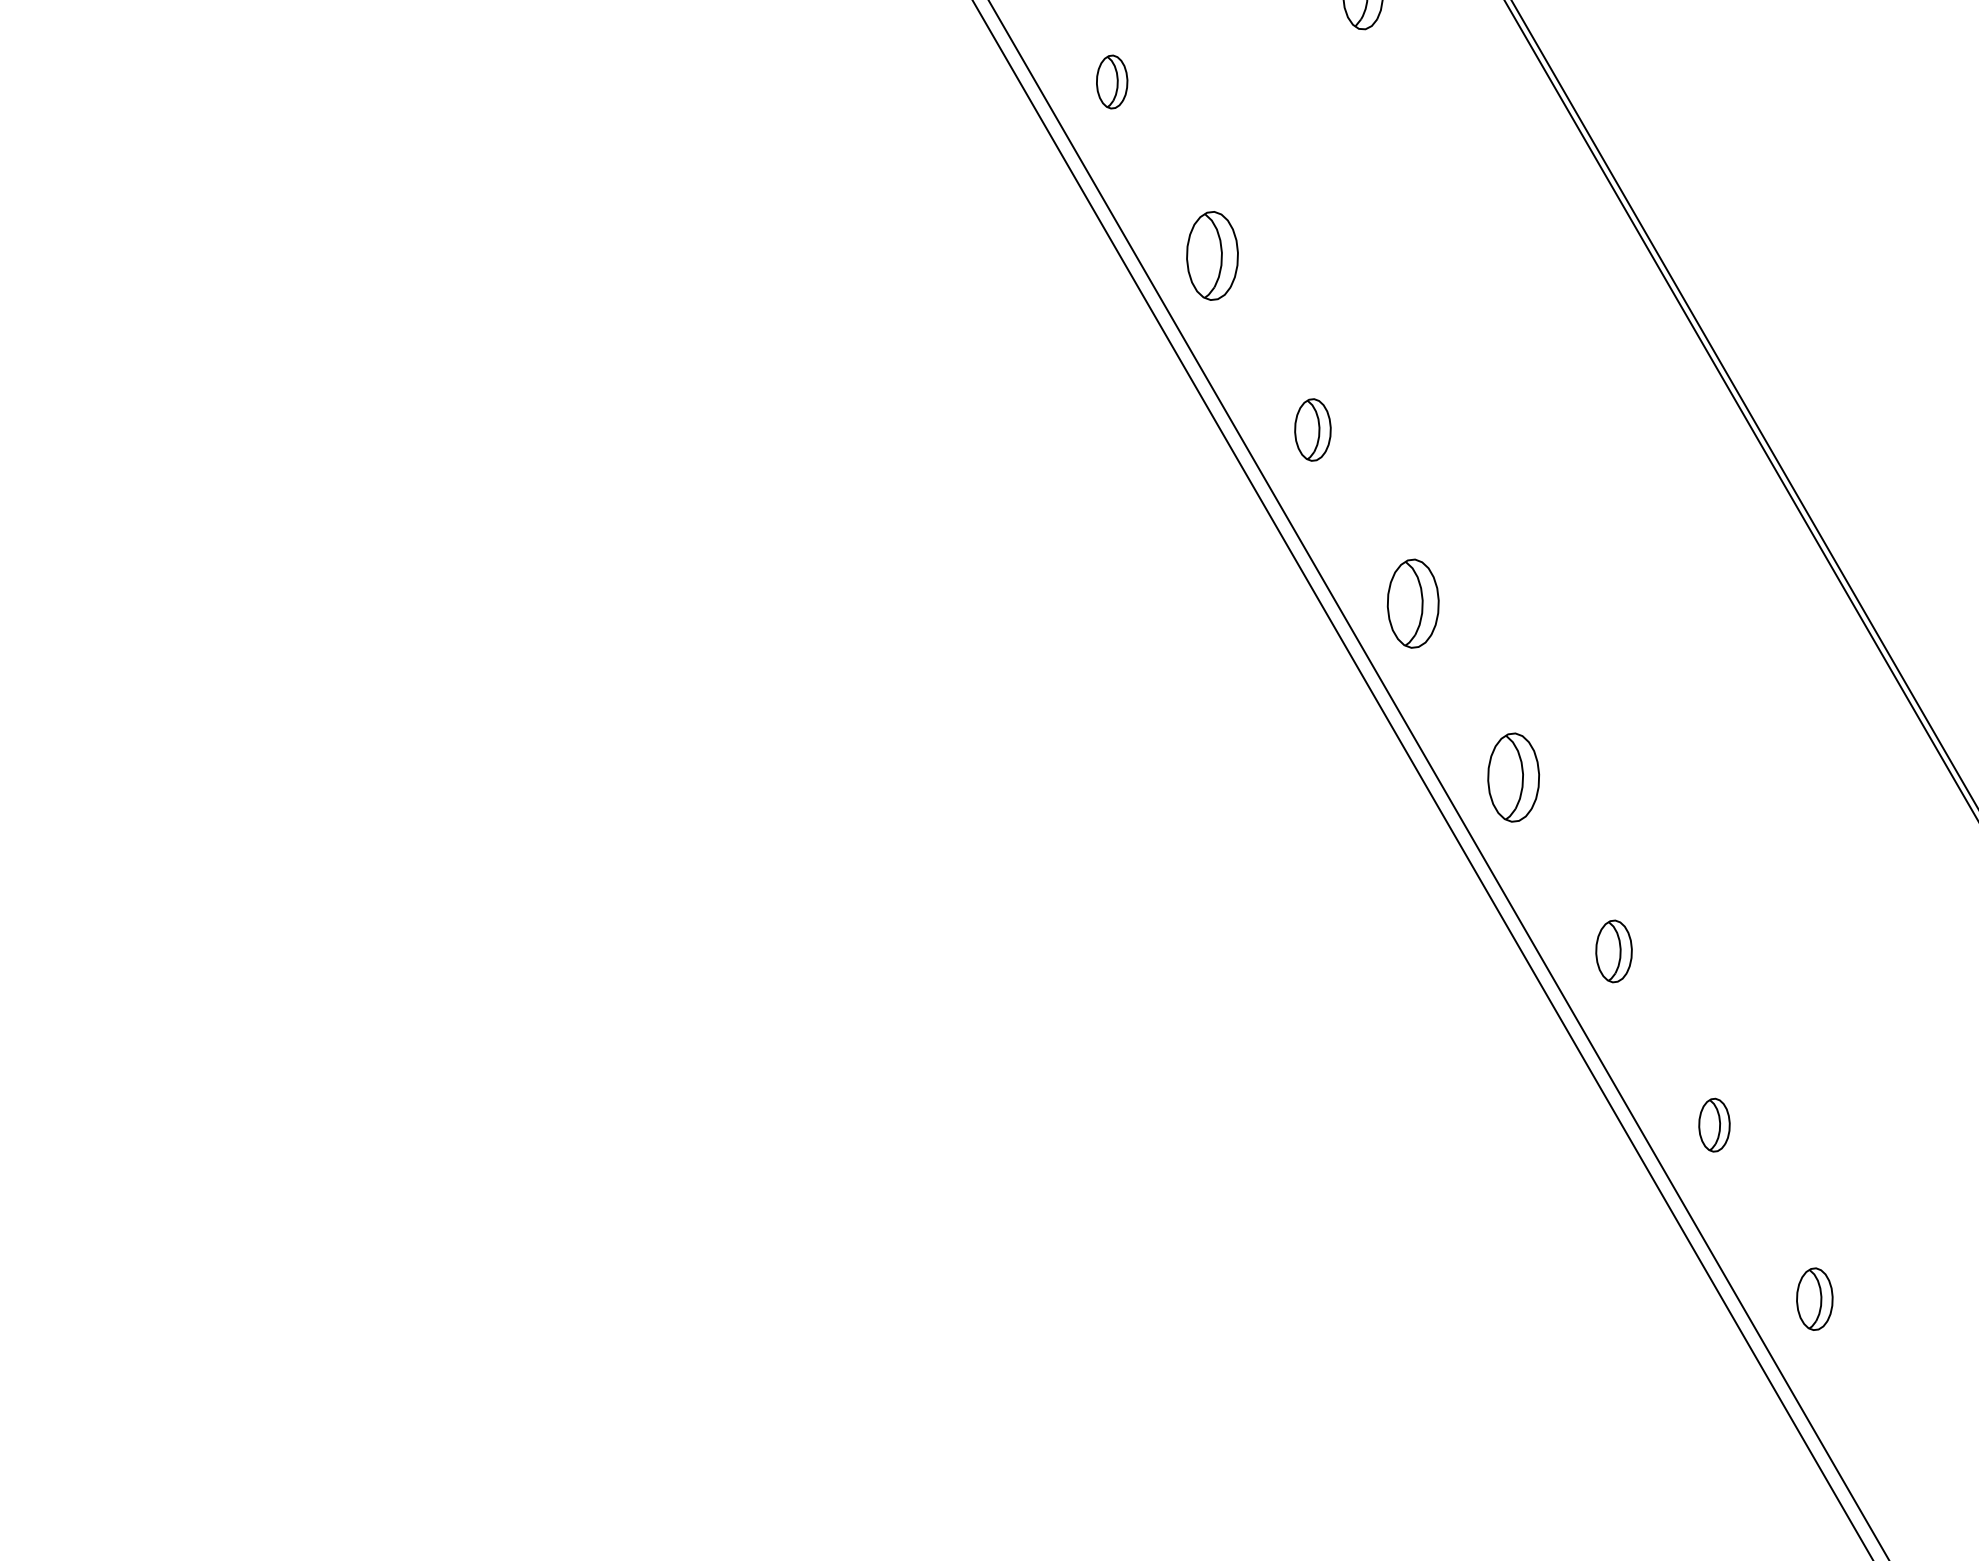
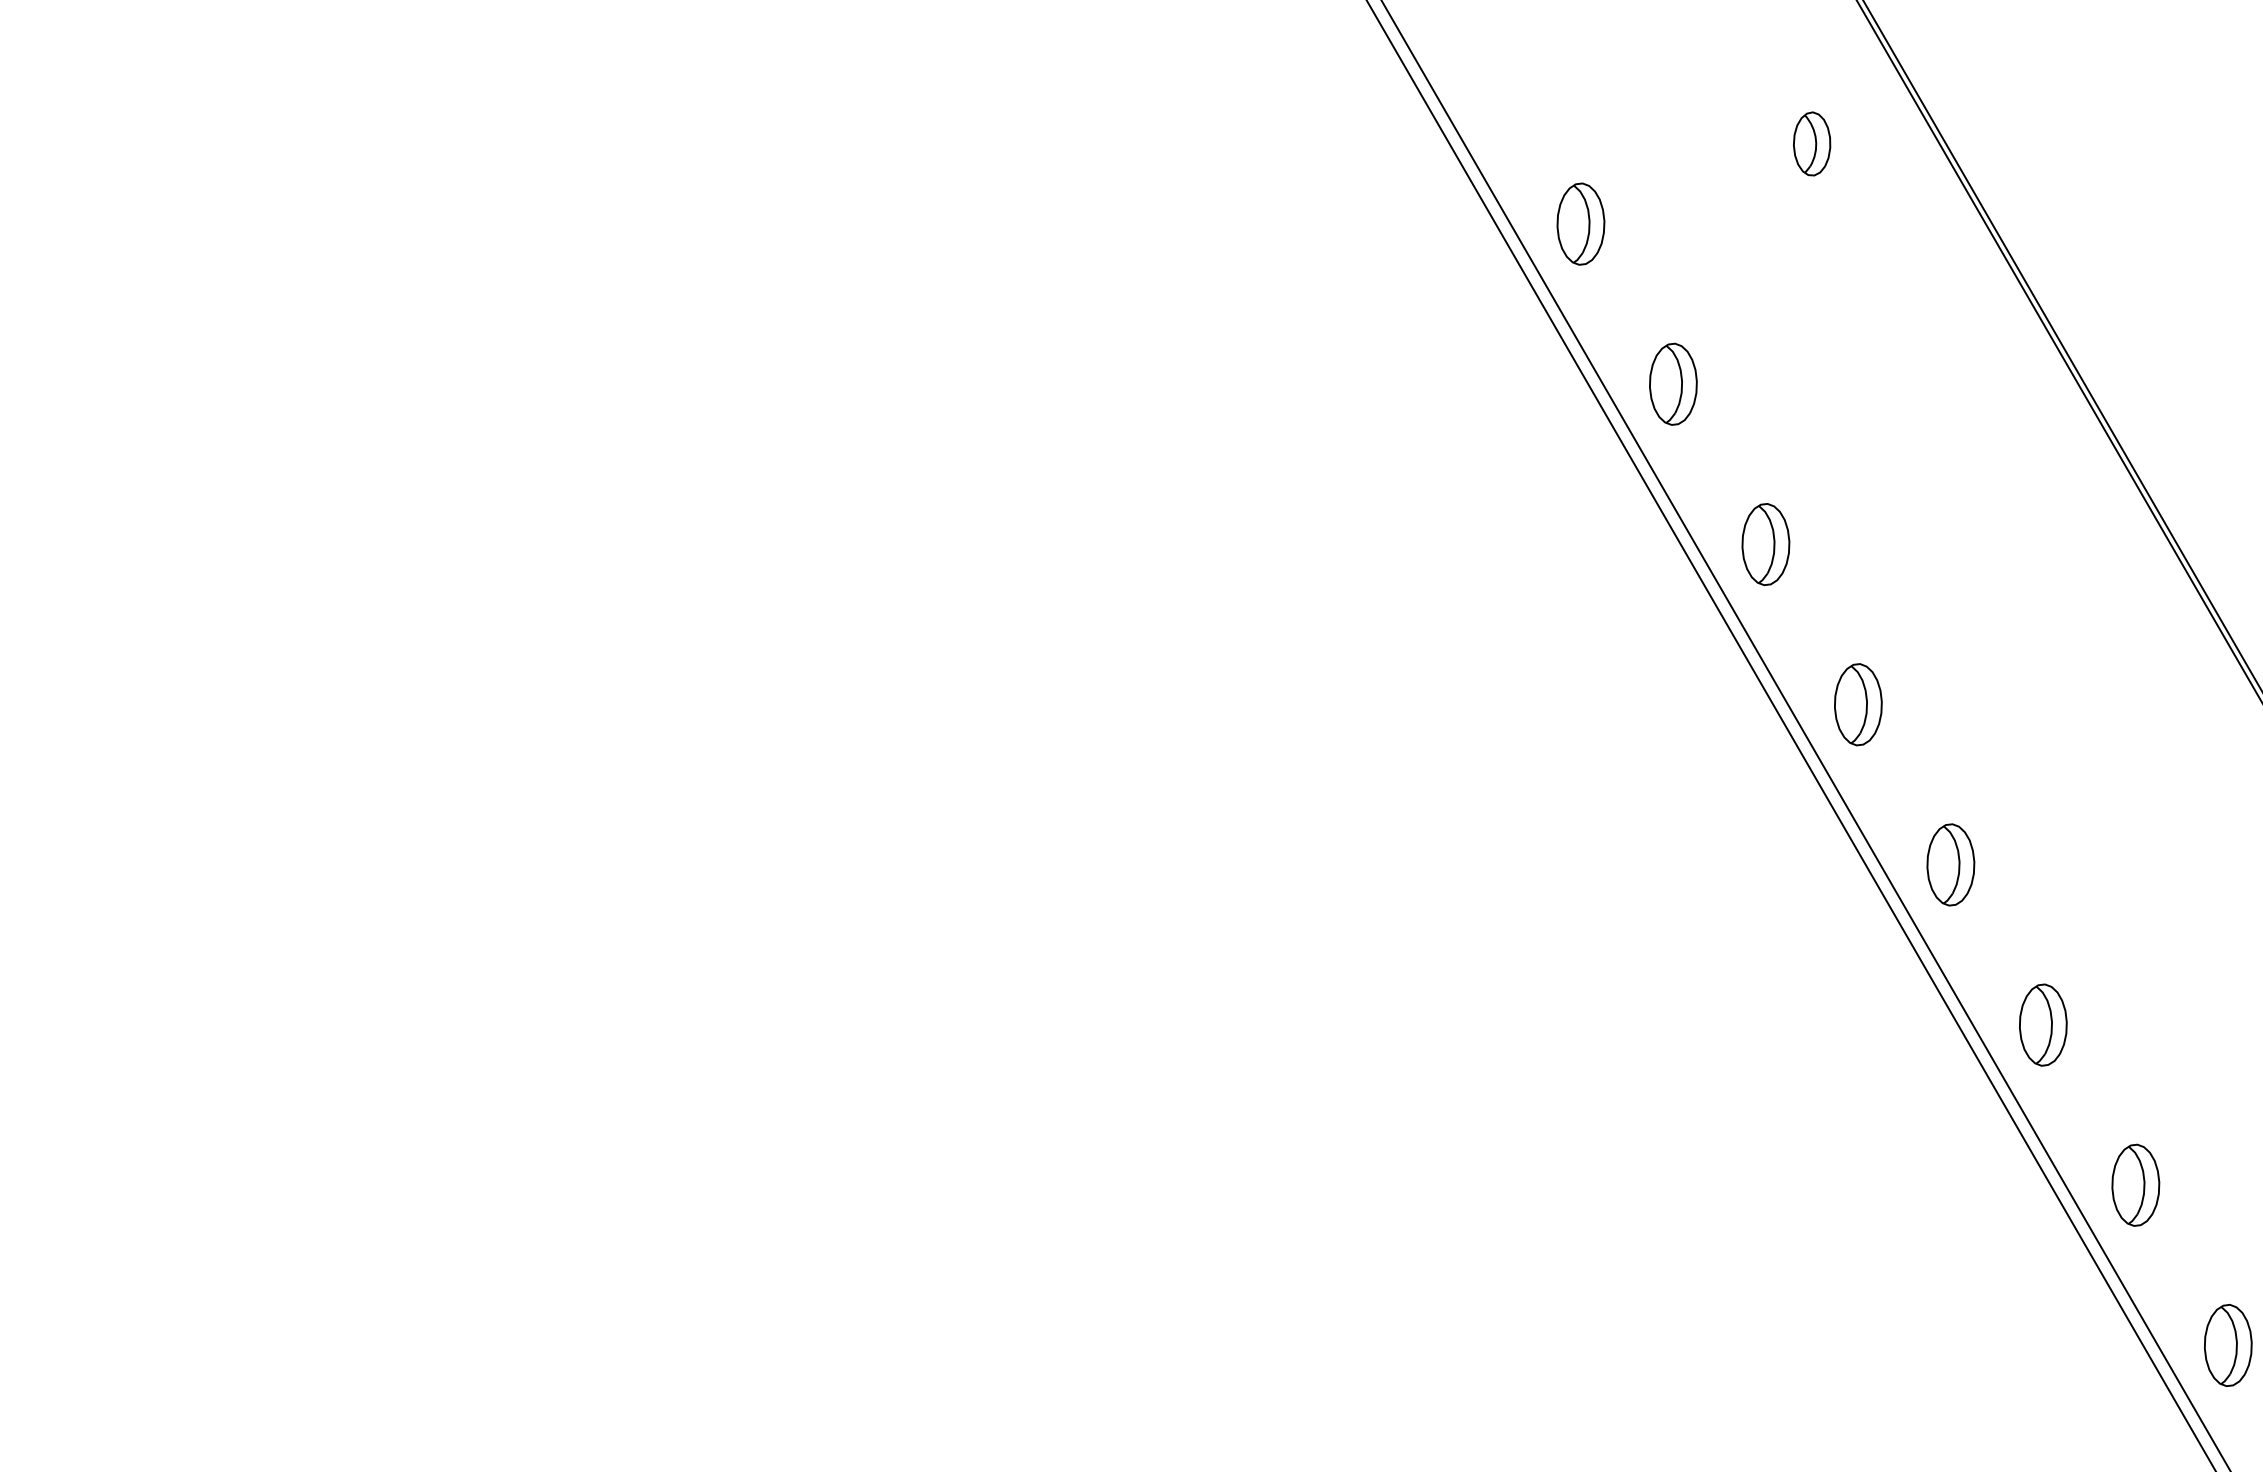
part: (1111, 81) -> (1580, 223), size x1.67
part: (1312, 429) -> (1765, 544), size x1.43
part: (1614, 950) -> (2043, 1024), size x1.43
part: (1714, 1124) -> (2135, 1184), size x1.67
part: (1815, 1299) -> (2228, 1345), size x1.43

